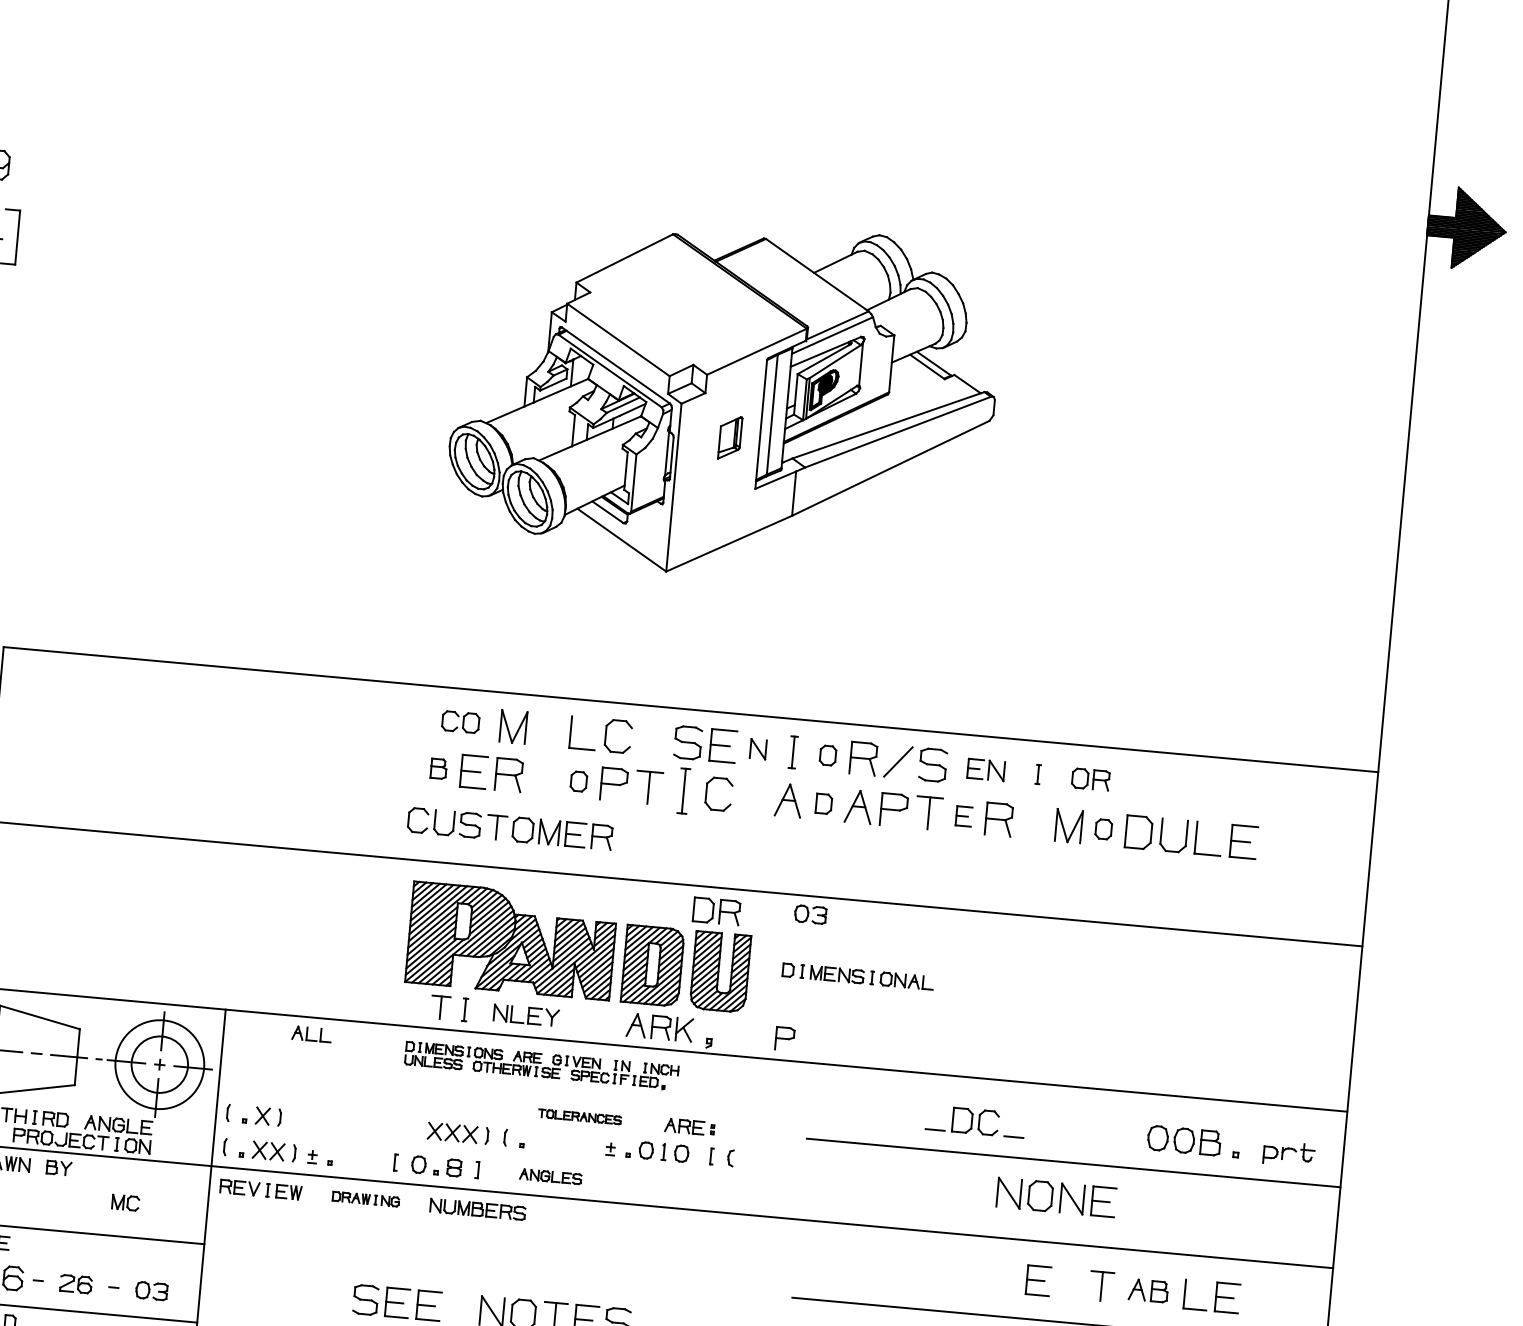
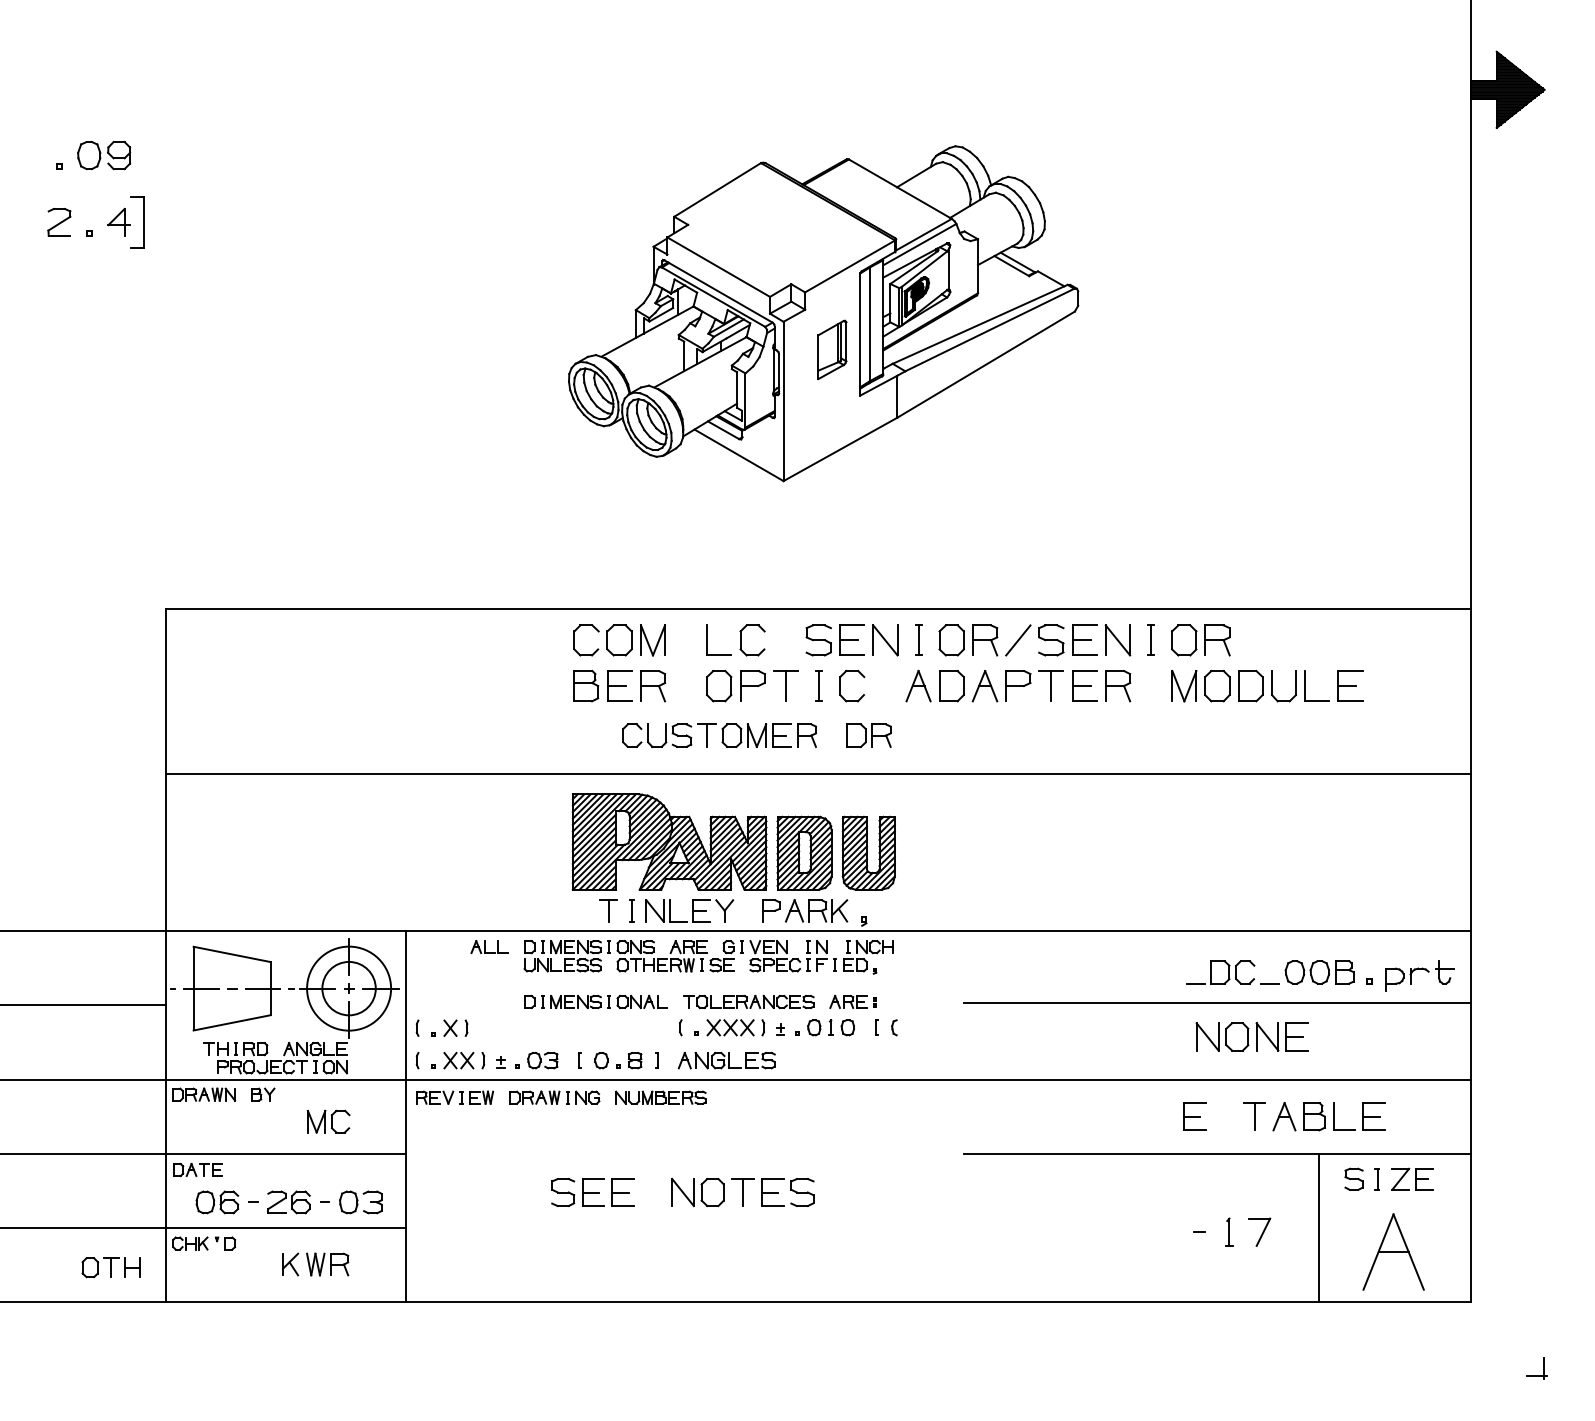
part: (730, 437) -> (832, 349), size x1.43
part: (460, 722) -> (602, 640), size x1.67
part: (758, 749) -> (885, 640), size x1.67
part: (827, 755) -> (951, 640), size x1.67
part: (438, 769) -> (586, 686), size x1.67
part: (985, 770) -> (1101, 640), size x1.67
part: (1037, 773) -> (1150, 639), size x1.67
part: (1090, 779) -> (1200, 640), size x1.67
part: (579, 781) -> (719, 686), size x1.67
part: (683, 790) -> (818, 685), size x0.71
part: (823, 804) -> (951, 686), size x1.67
part: (963, 815) -> (1084, 685), size x1.67
part: (510, 828) -> (719, 735), moved
part: (1103, 829) -> (1217, 686), size x1.67
part: (716, 911) -> (868, 735), moved
part: (810, 914) -> (542, 1060), moved
part: (857, 976) -> (595, 1001), moved
part: (525, 1014) -> (689, 910), size x1.43
part: (785, 1038) -> (771, 910), moved
part: (541, 1066) -> (708, 957), size x1.43
part: (579, 1116) -> (748, 1001), size x1.67
part: (975, 1121) -> (1232, 972), moved
part: (457, 1133) -> (735, 1027), moved
part: (1288, 1153) -> (1419, 975), size x1.43
part: (550, 1176) -> (726, 1060), size x1.67
part: (1055, 1197) -> (1251, 1036), moved
part: (365, 1199) -> (554, 1097), size x1.43
part: (125, 1202) -> (328, 1121), size x1.67
part: (75, 1284) -> (288, 1202), size x1.43
part: (1147, 1290) -> (1298, 1116), size x1.43
part: (151, 1291) -> (360, 1202), size x1.43

